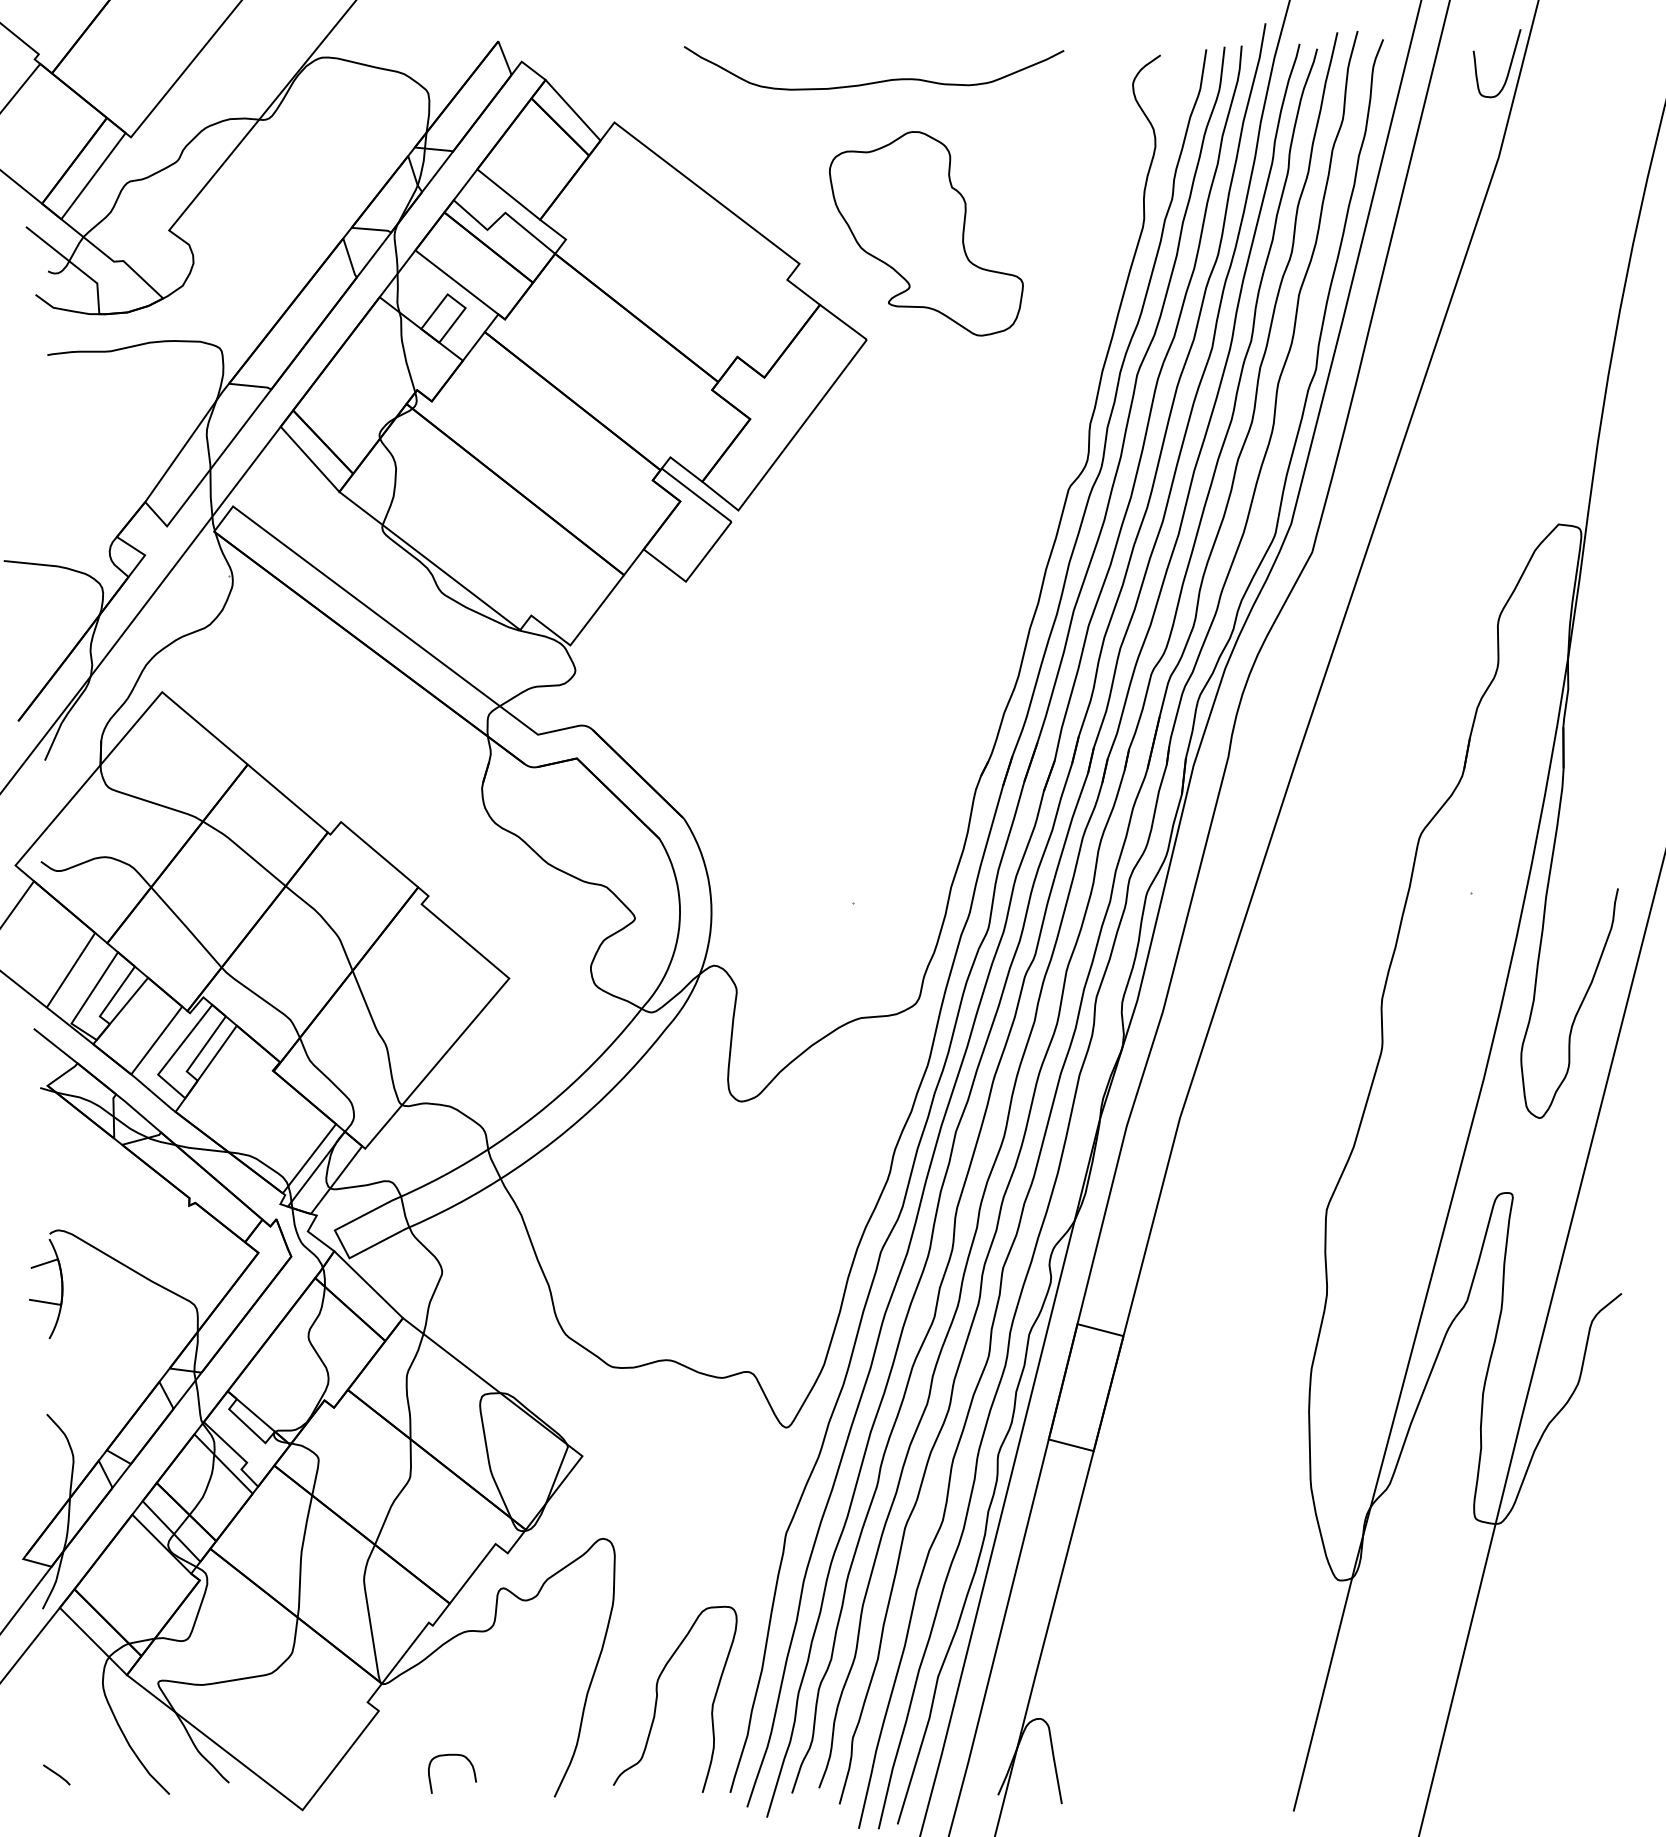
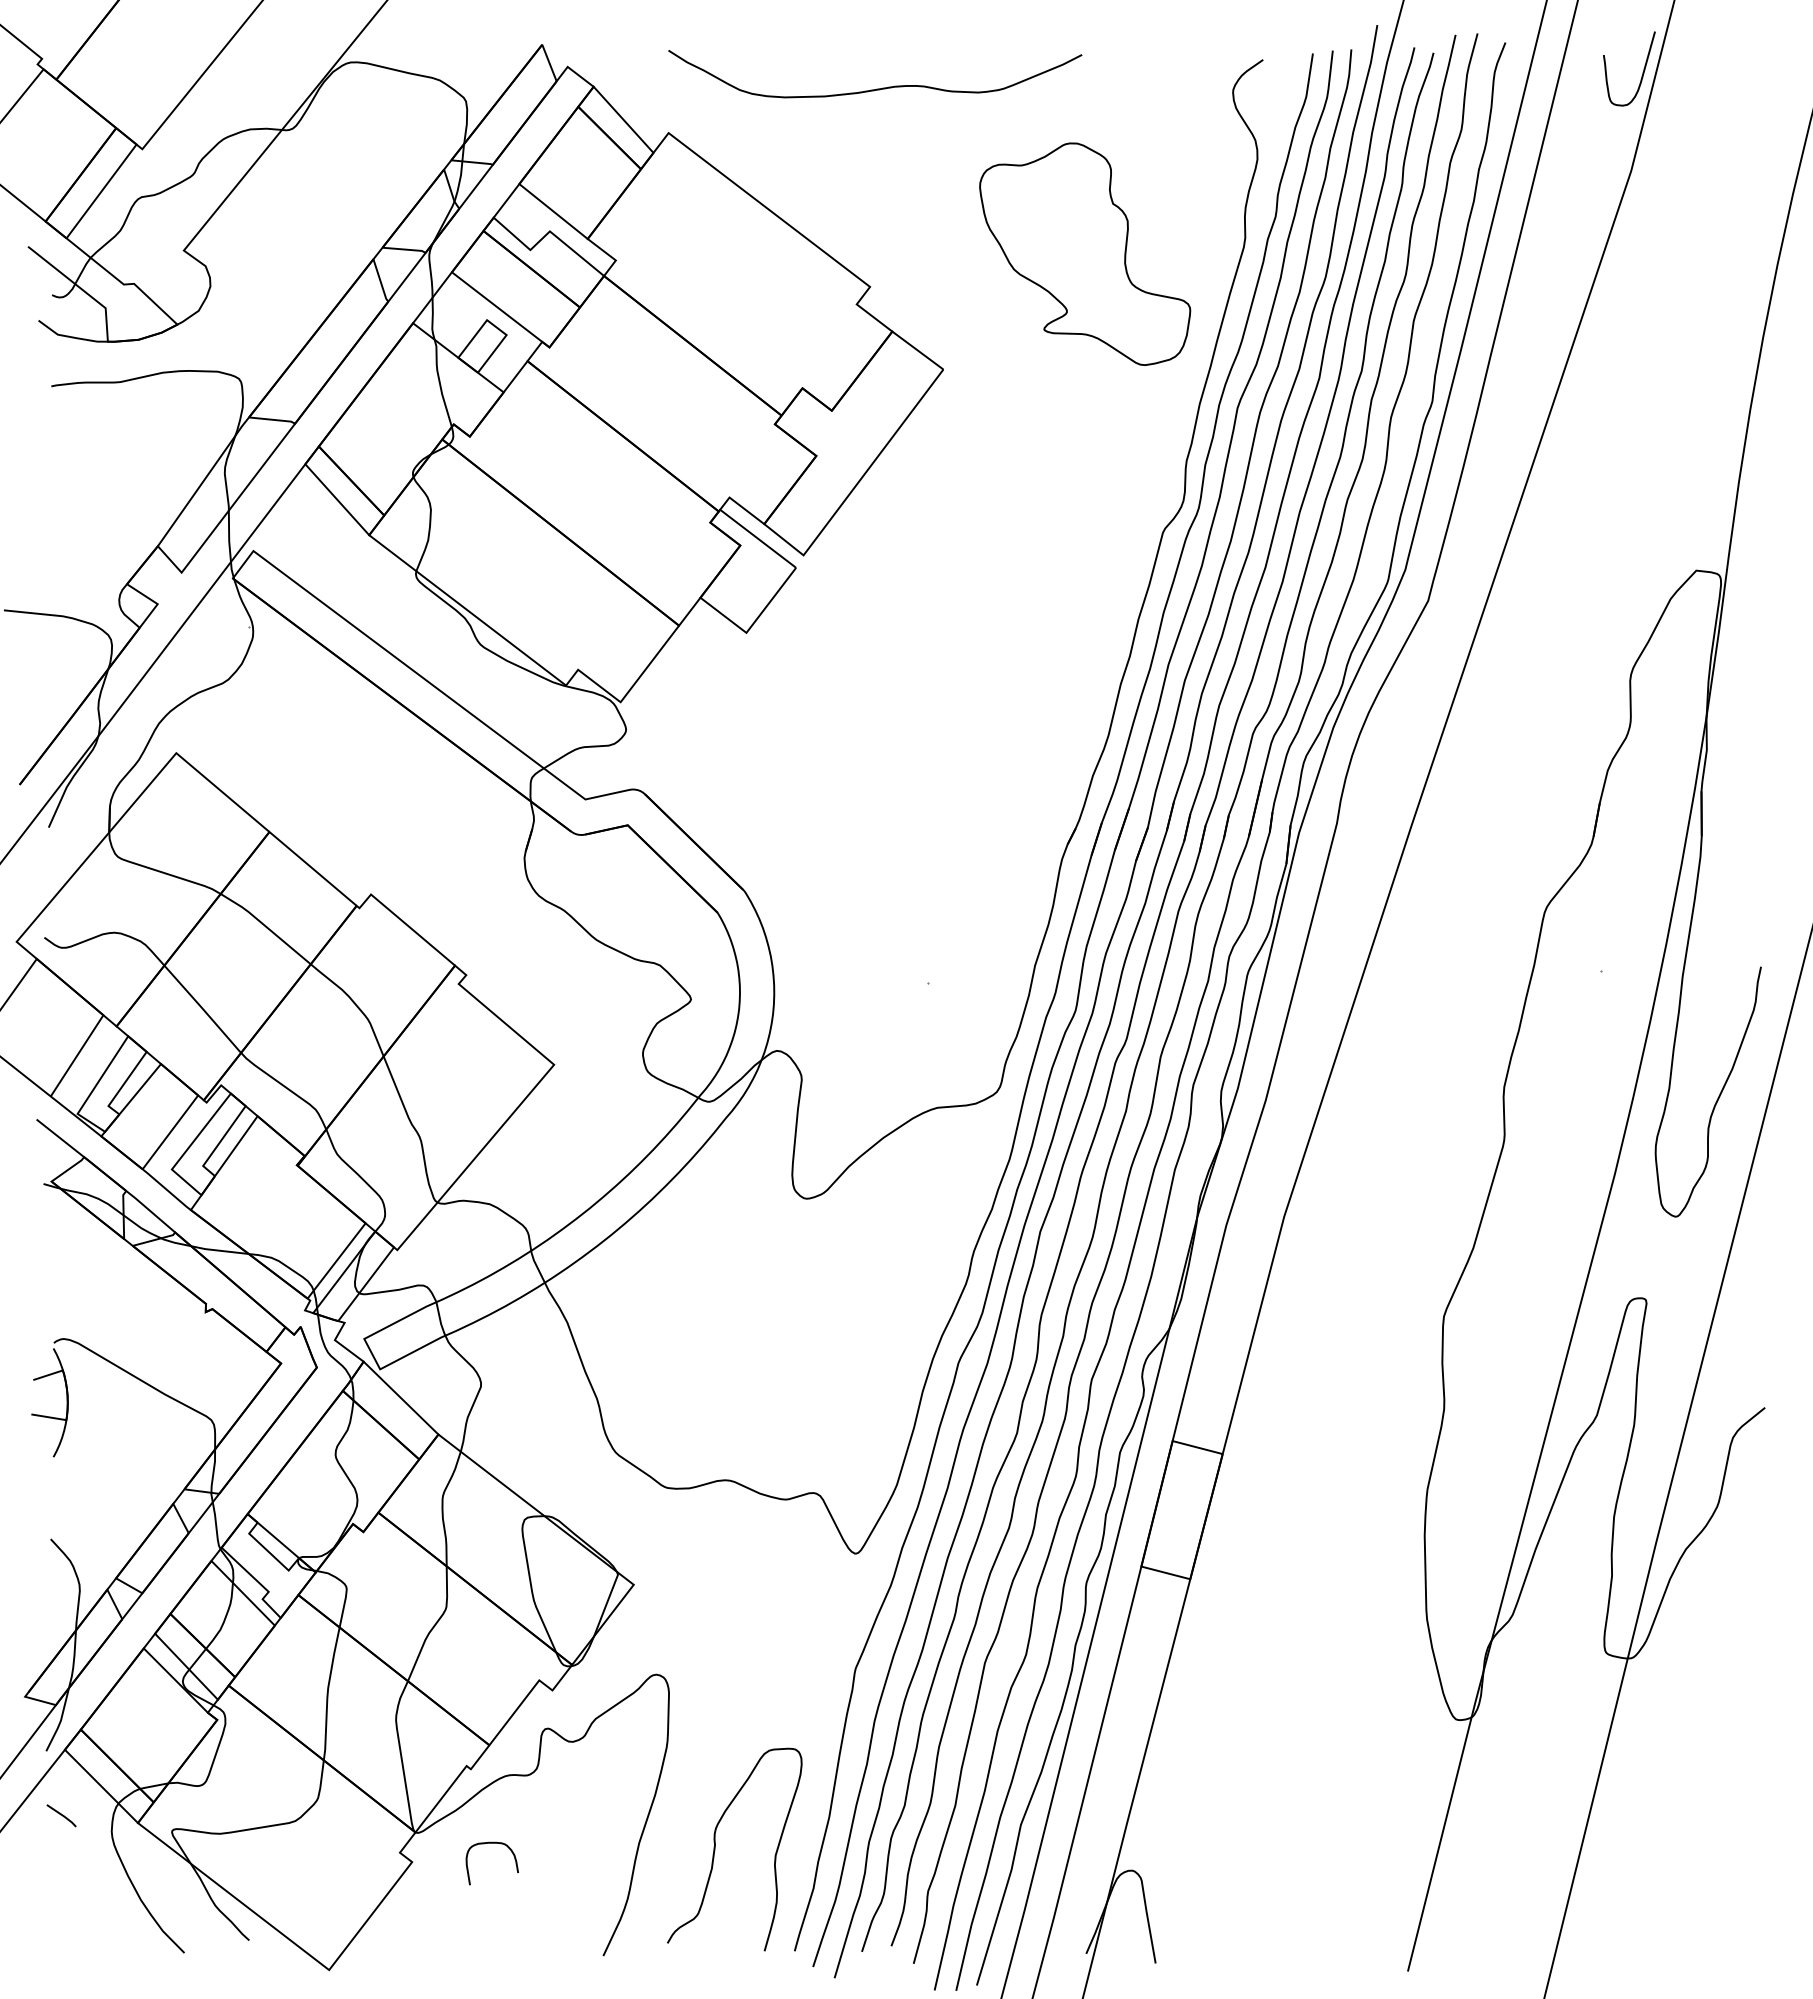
curve: (875, 81) -> (876, 88), moved
part: (926, 233) -> (1085, 253), moved
curve: (451, 1755) -> (491, 1843), moved
line: (56, 1774) -> (61, 1815), moved

